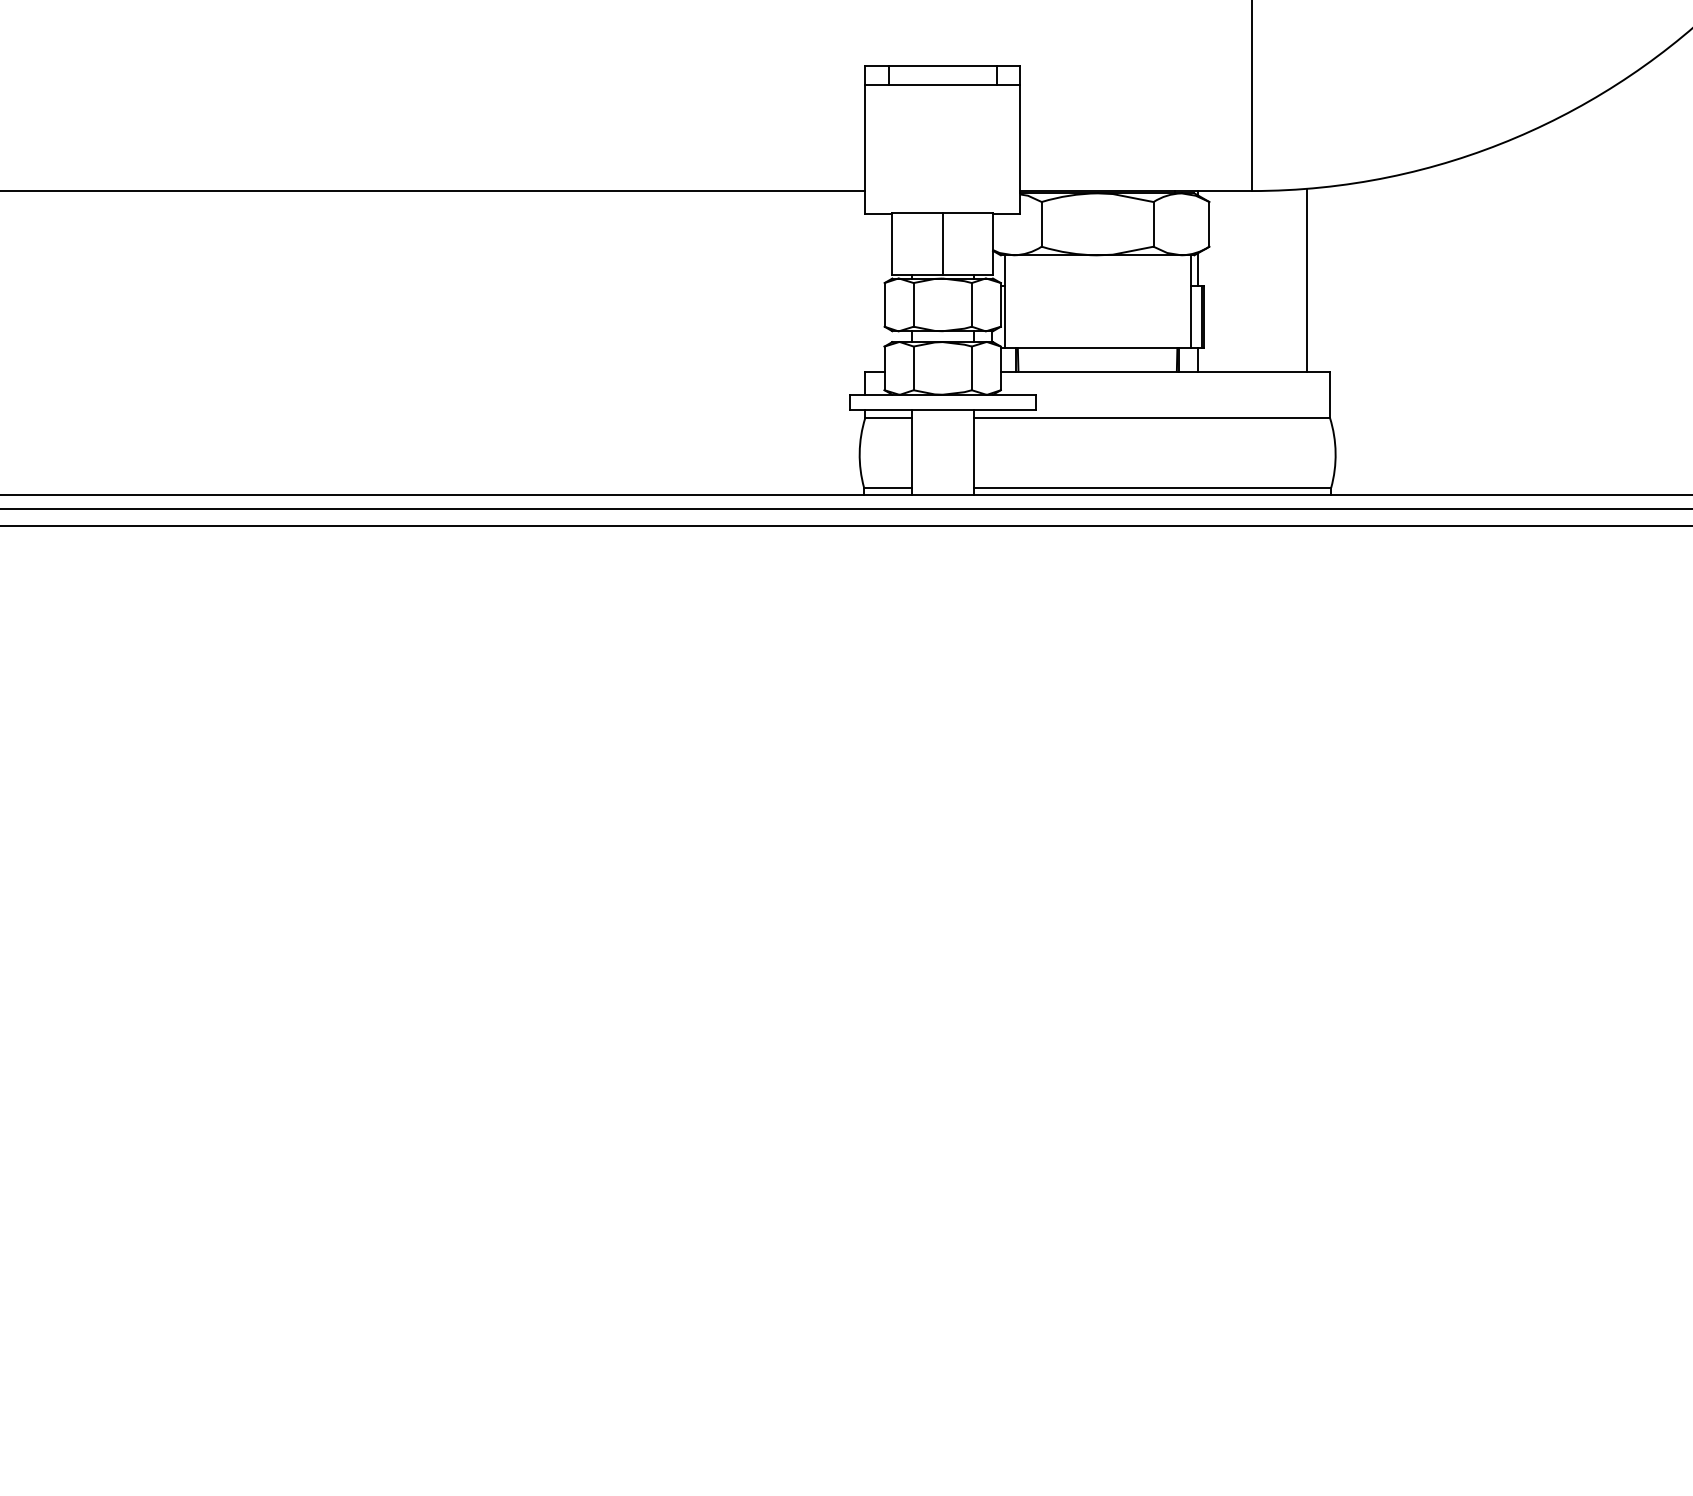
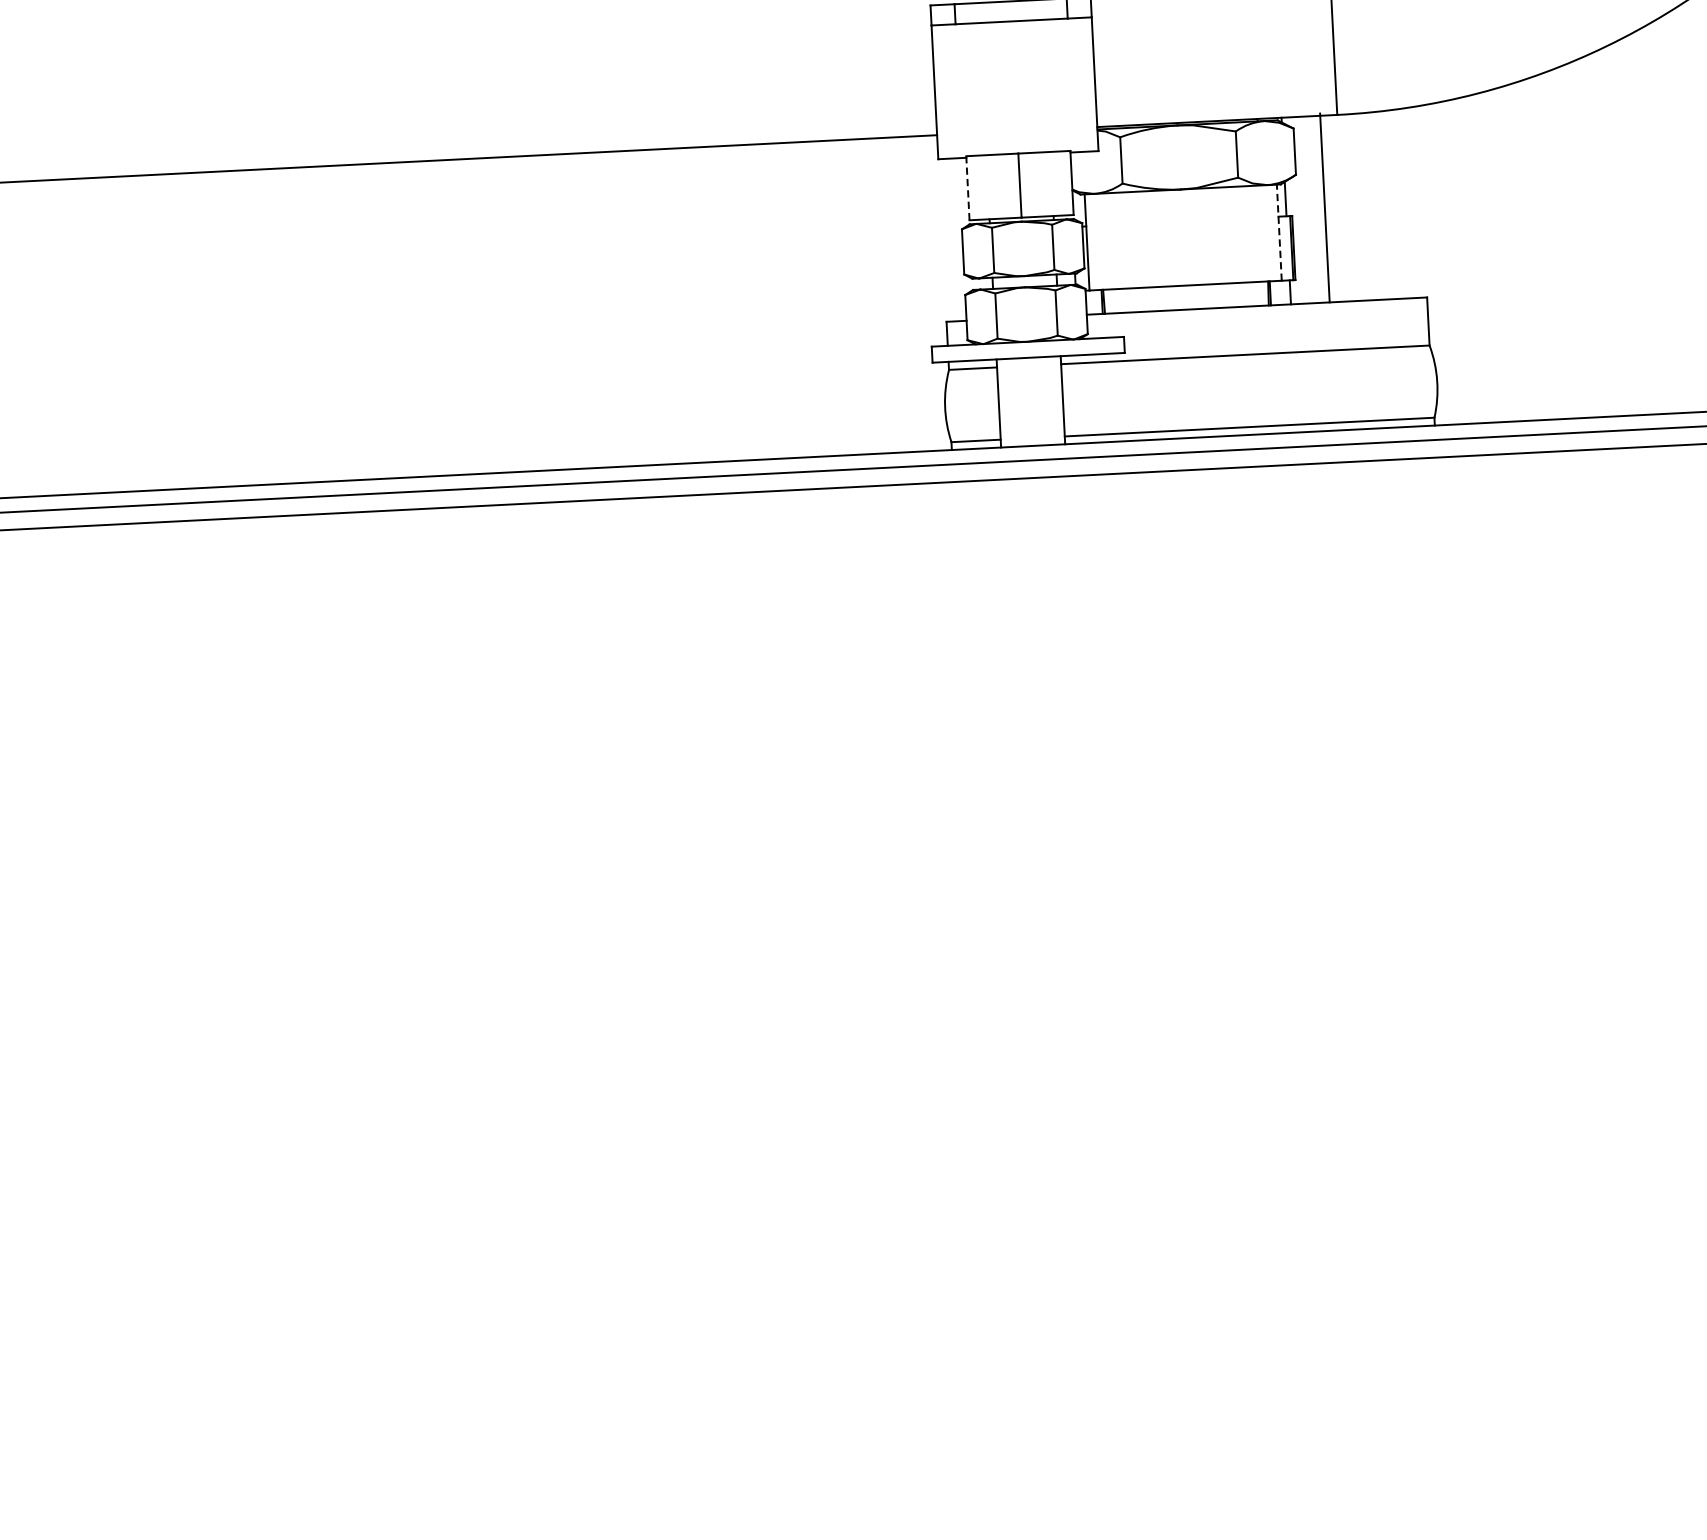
line: (892, 243) -> (968, 188), solid -> dashed
line: (1306, 279) -> (1324, 207), moved
line: (1190, 301) -> (1279, 232), solid -> dashed

